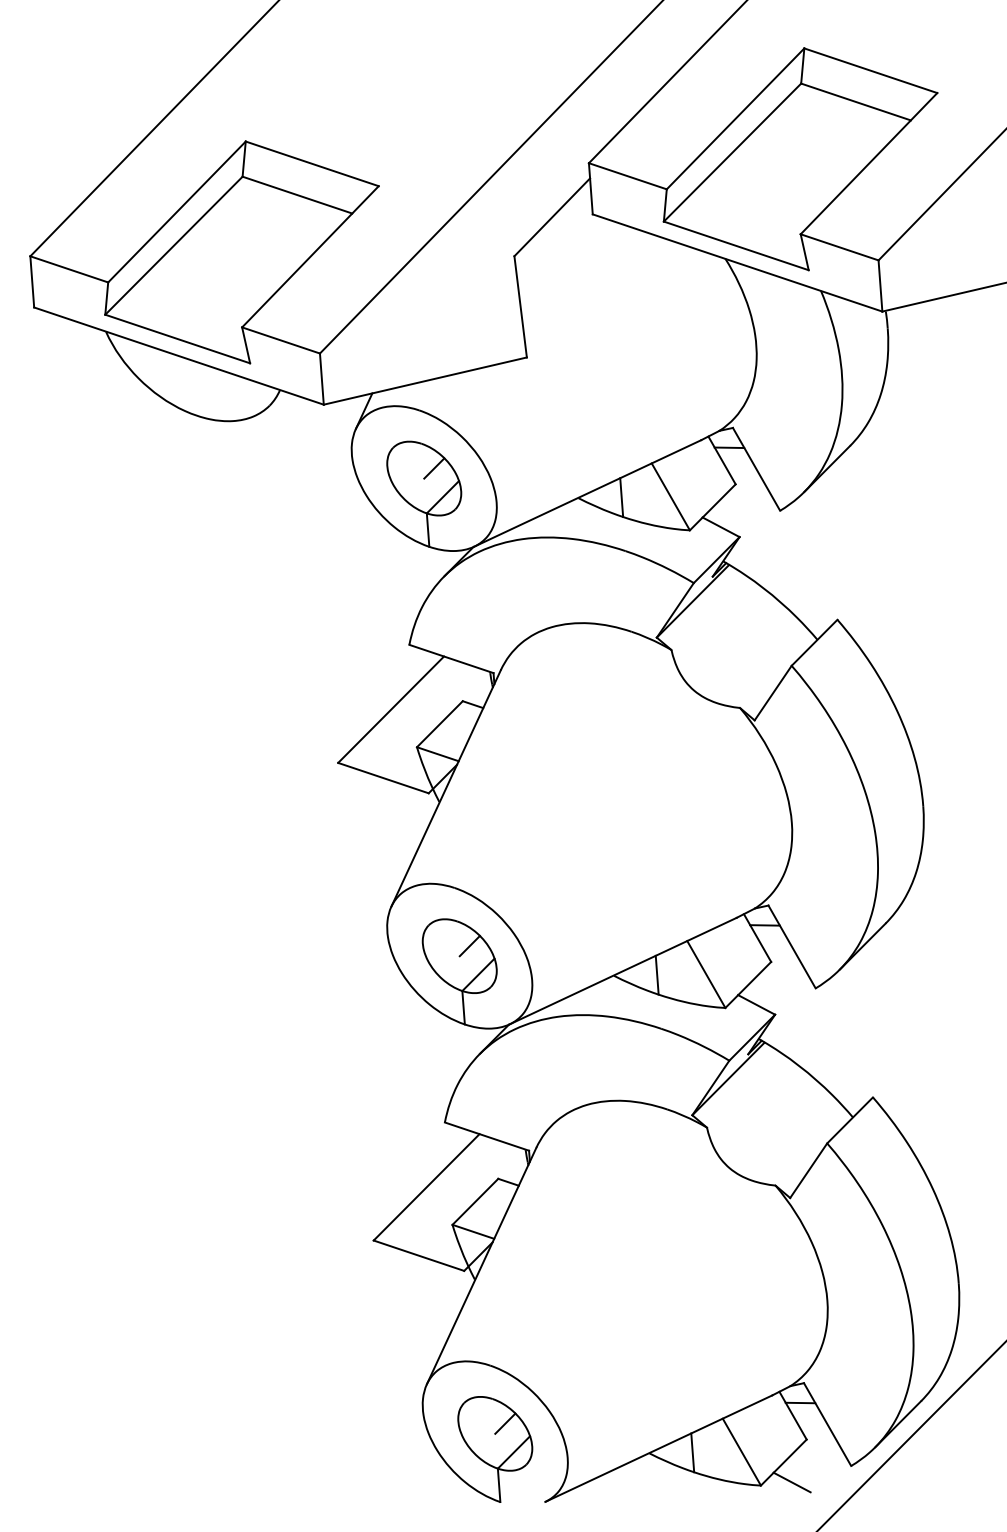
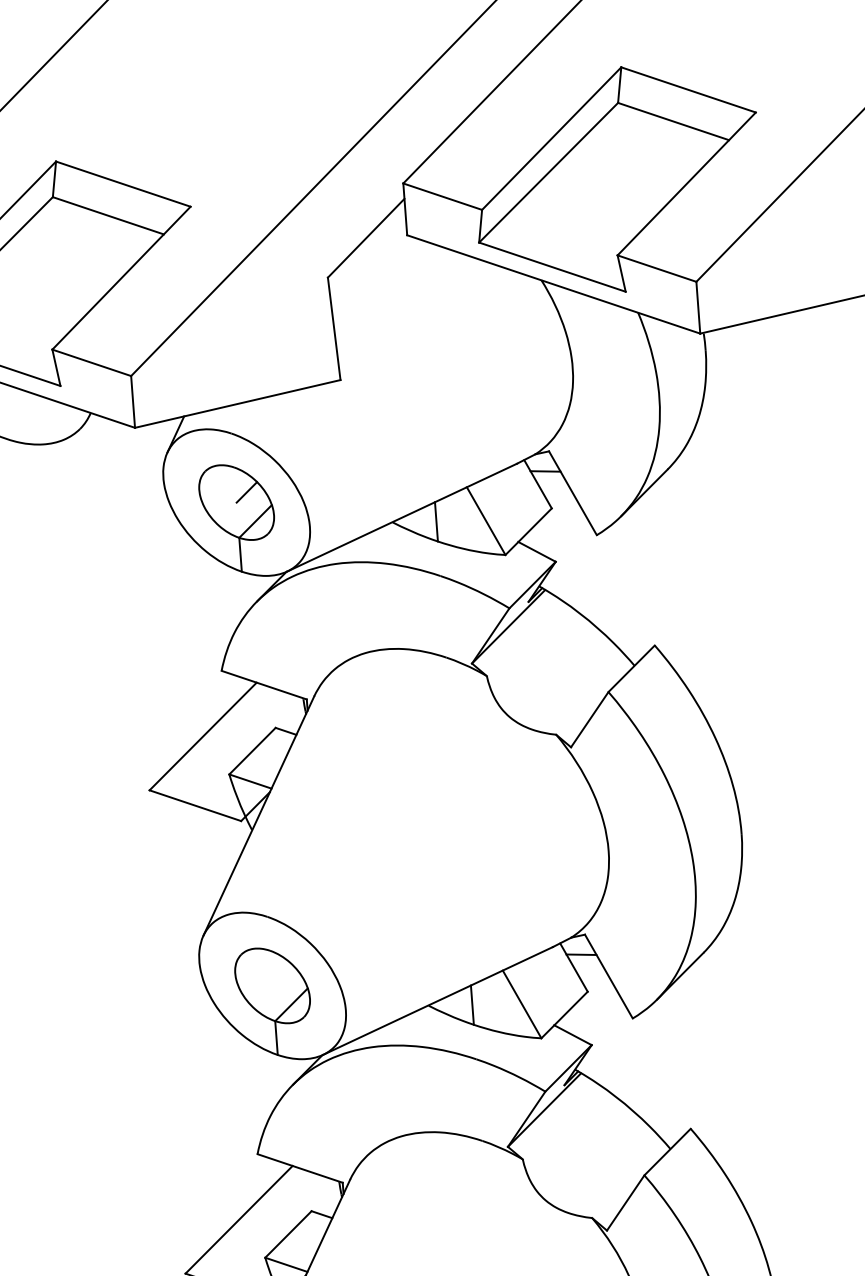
line: (469, 945) -> (282, 975), removed

